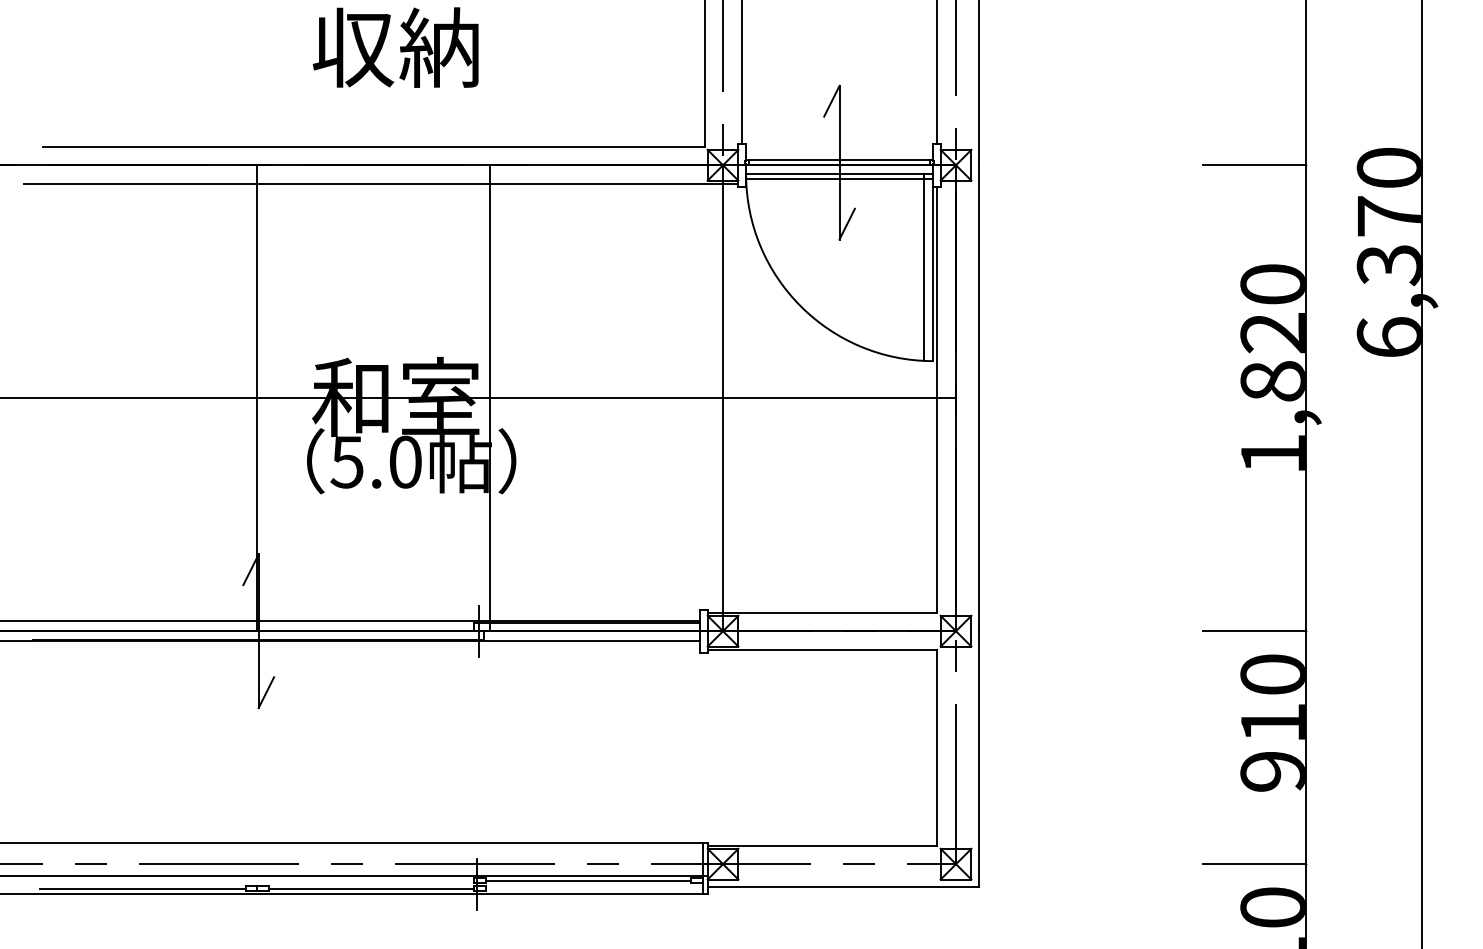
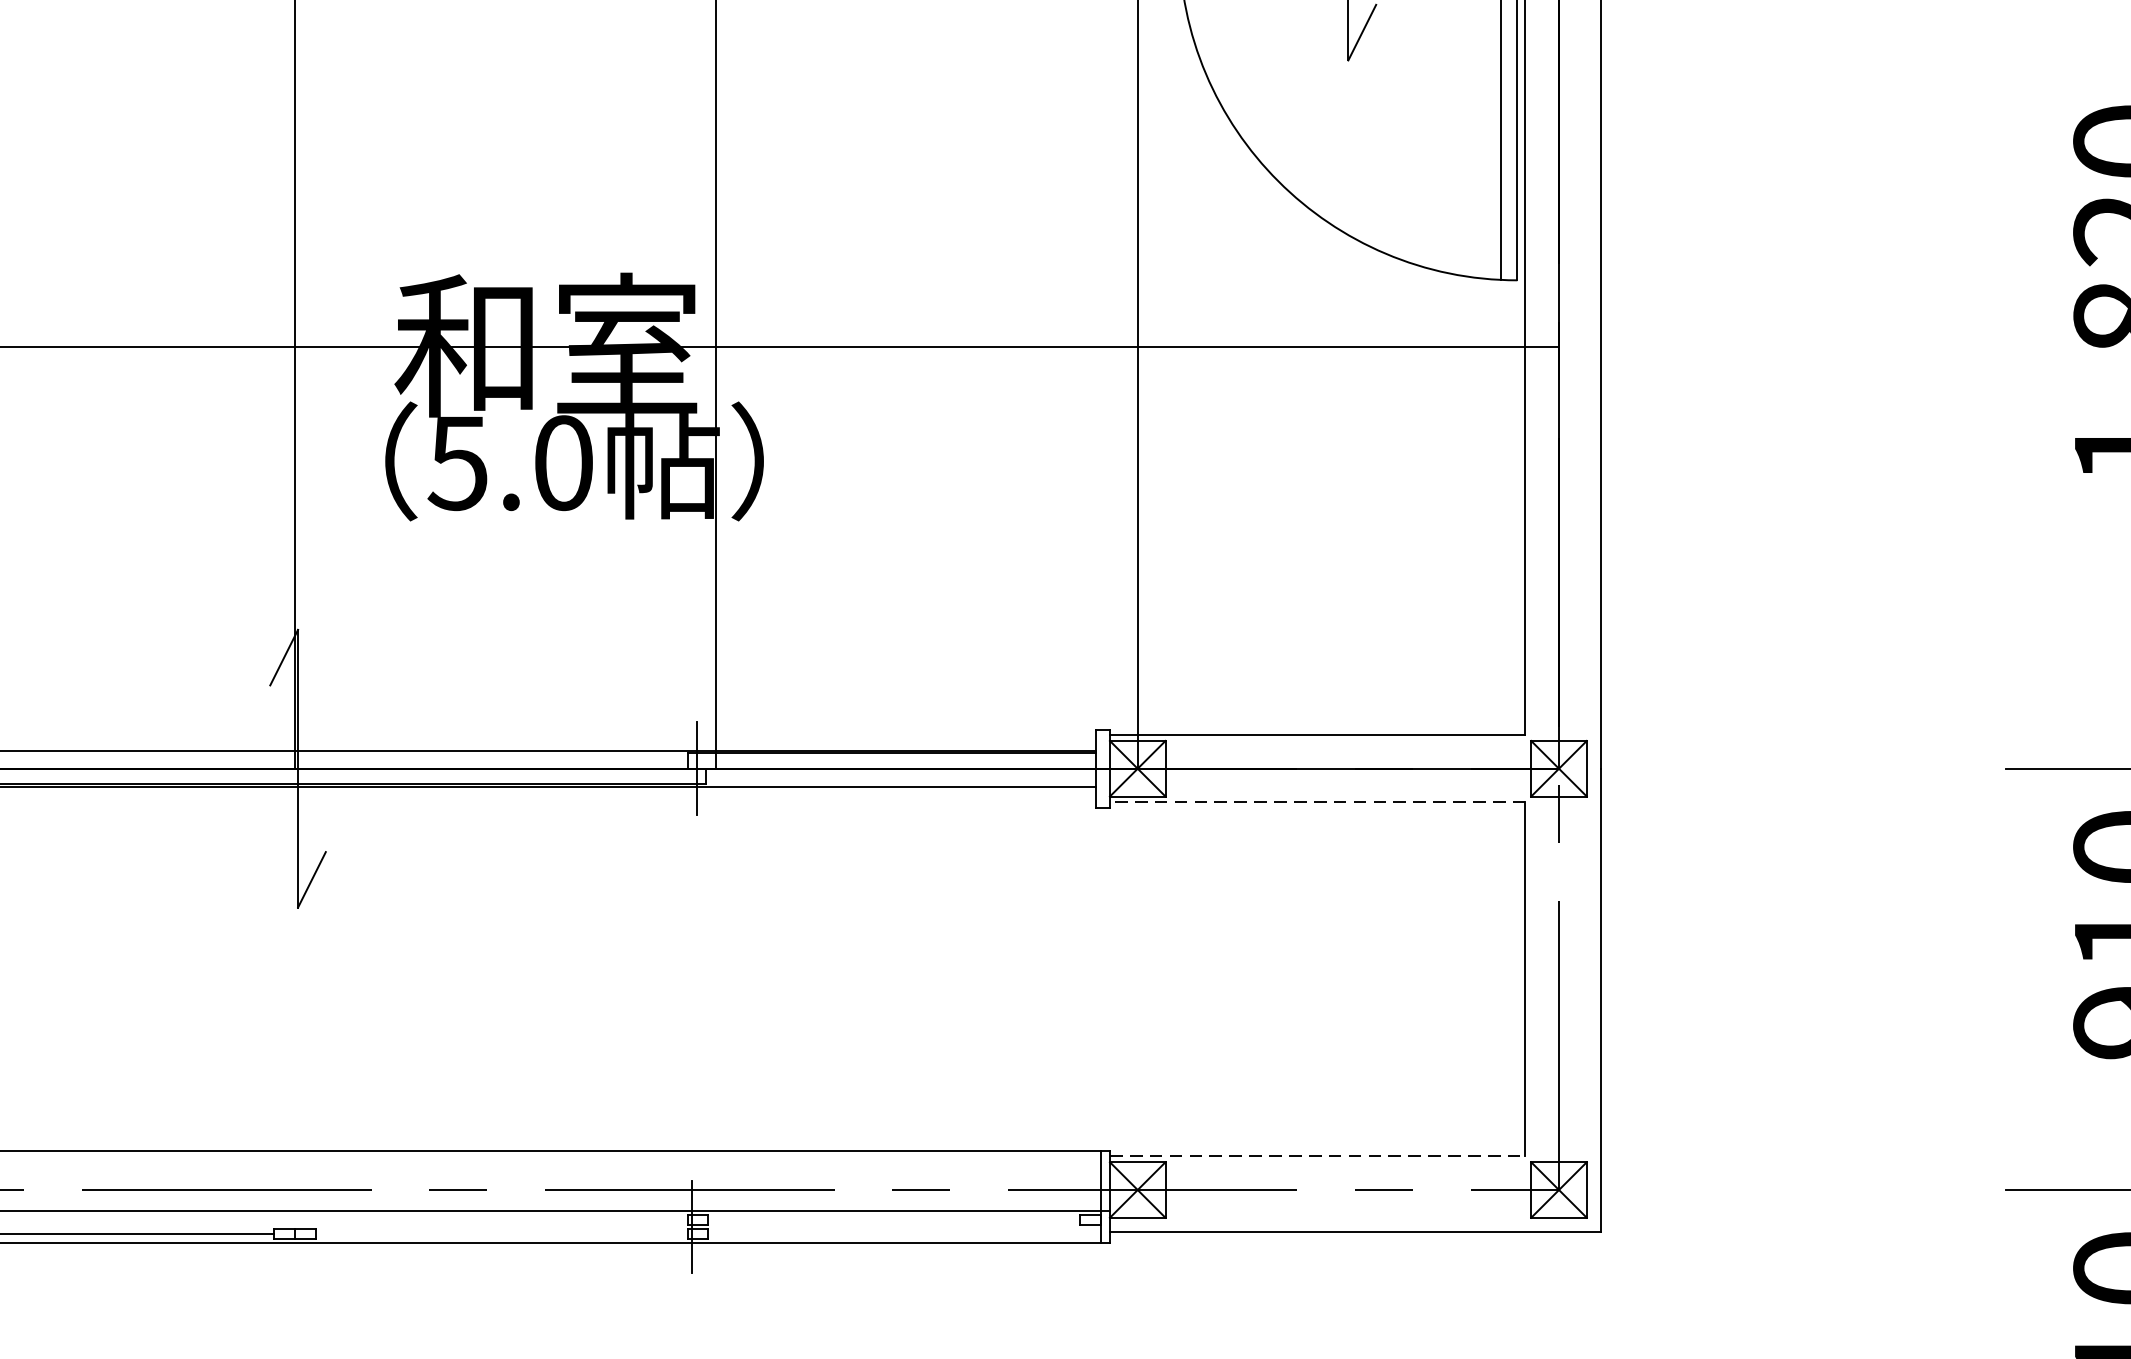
line: (822, 649) -> (1317, 801), solid -> dashed
line: (822, 845) -> (1317, 1156), solid -> dashed
line: (588, 880) -> (894, 1219), removed
line: (371, 888) -> (501, 1233), removed

